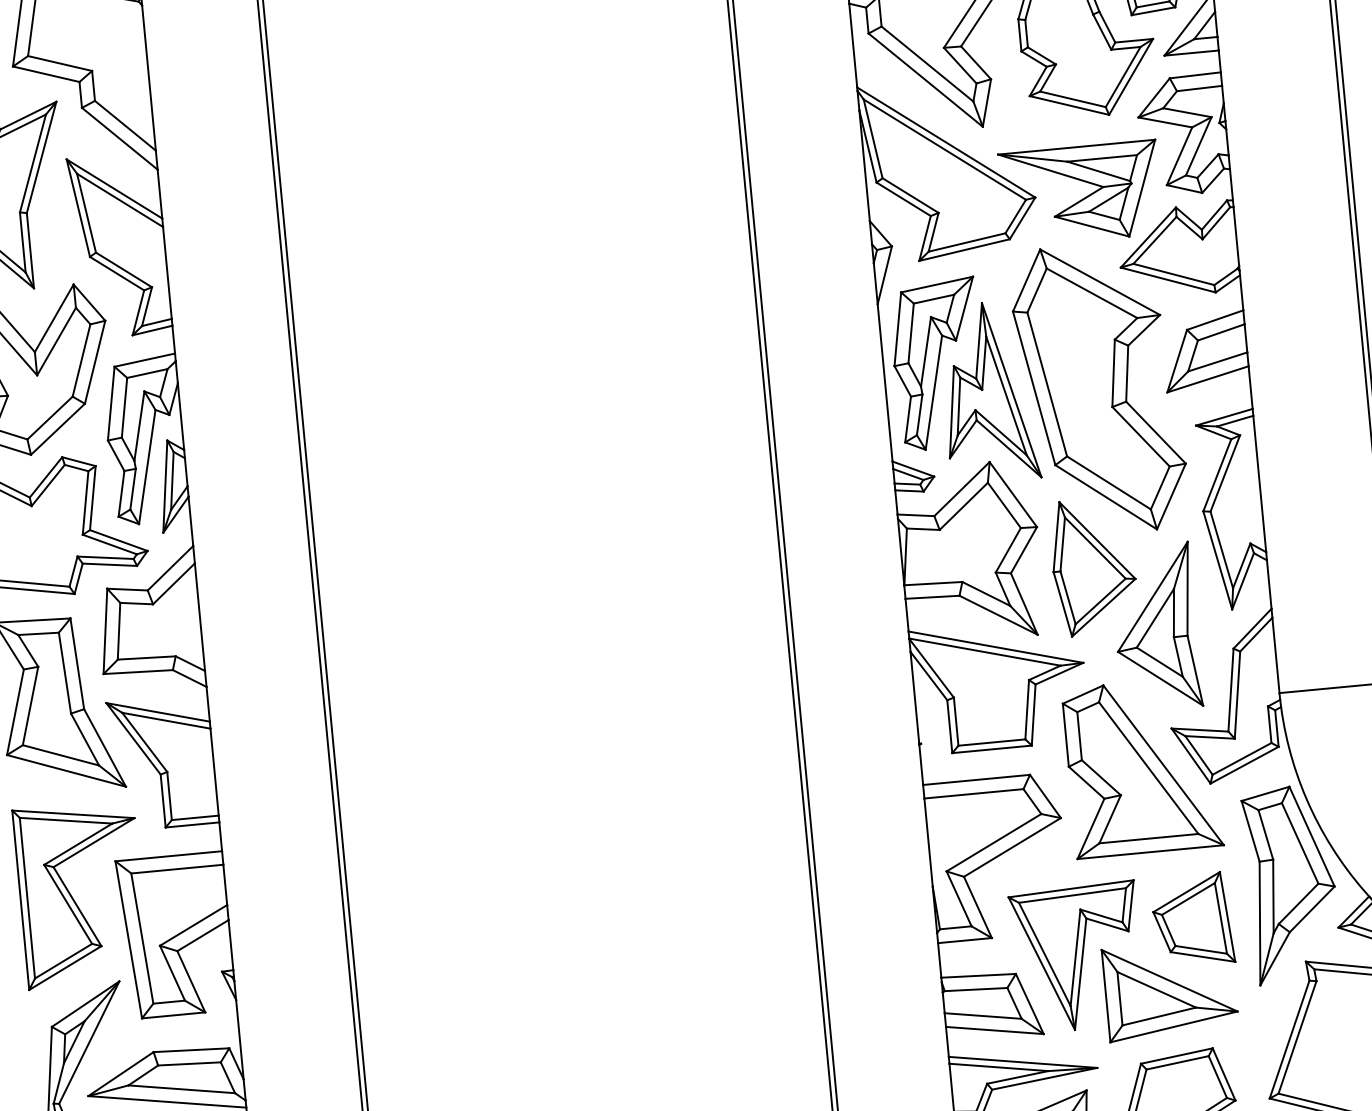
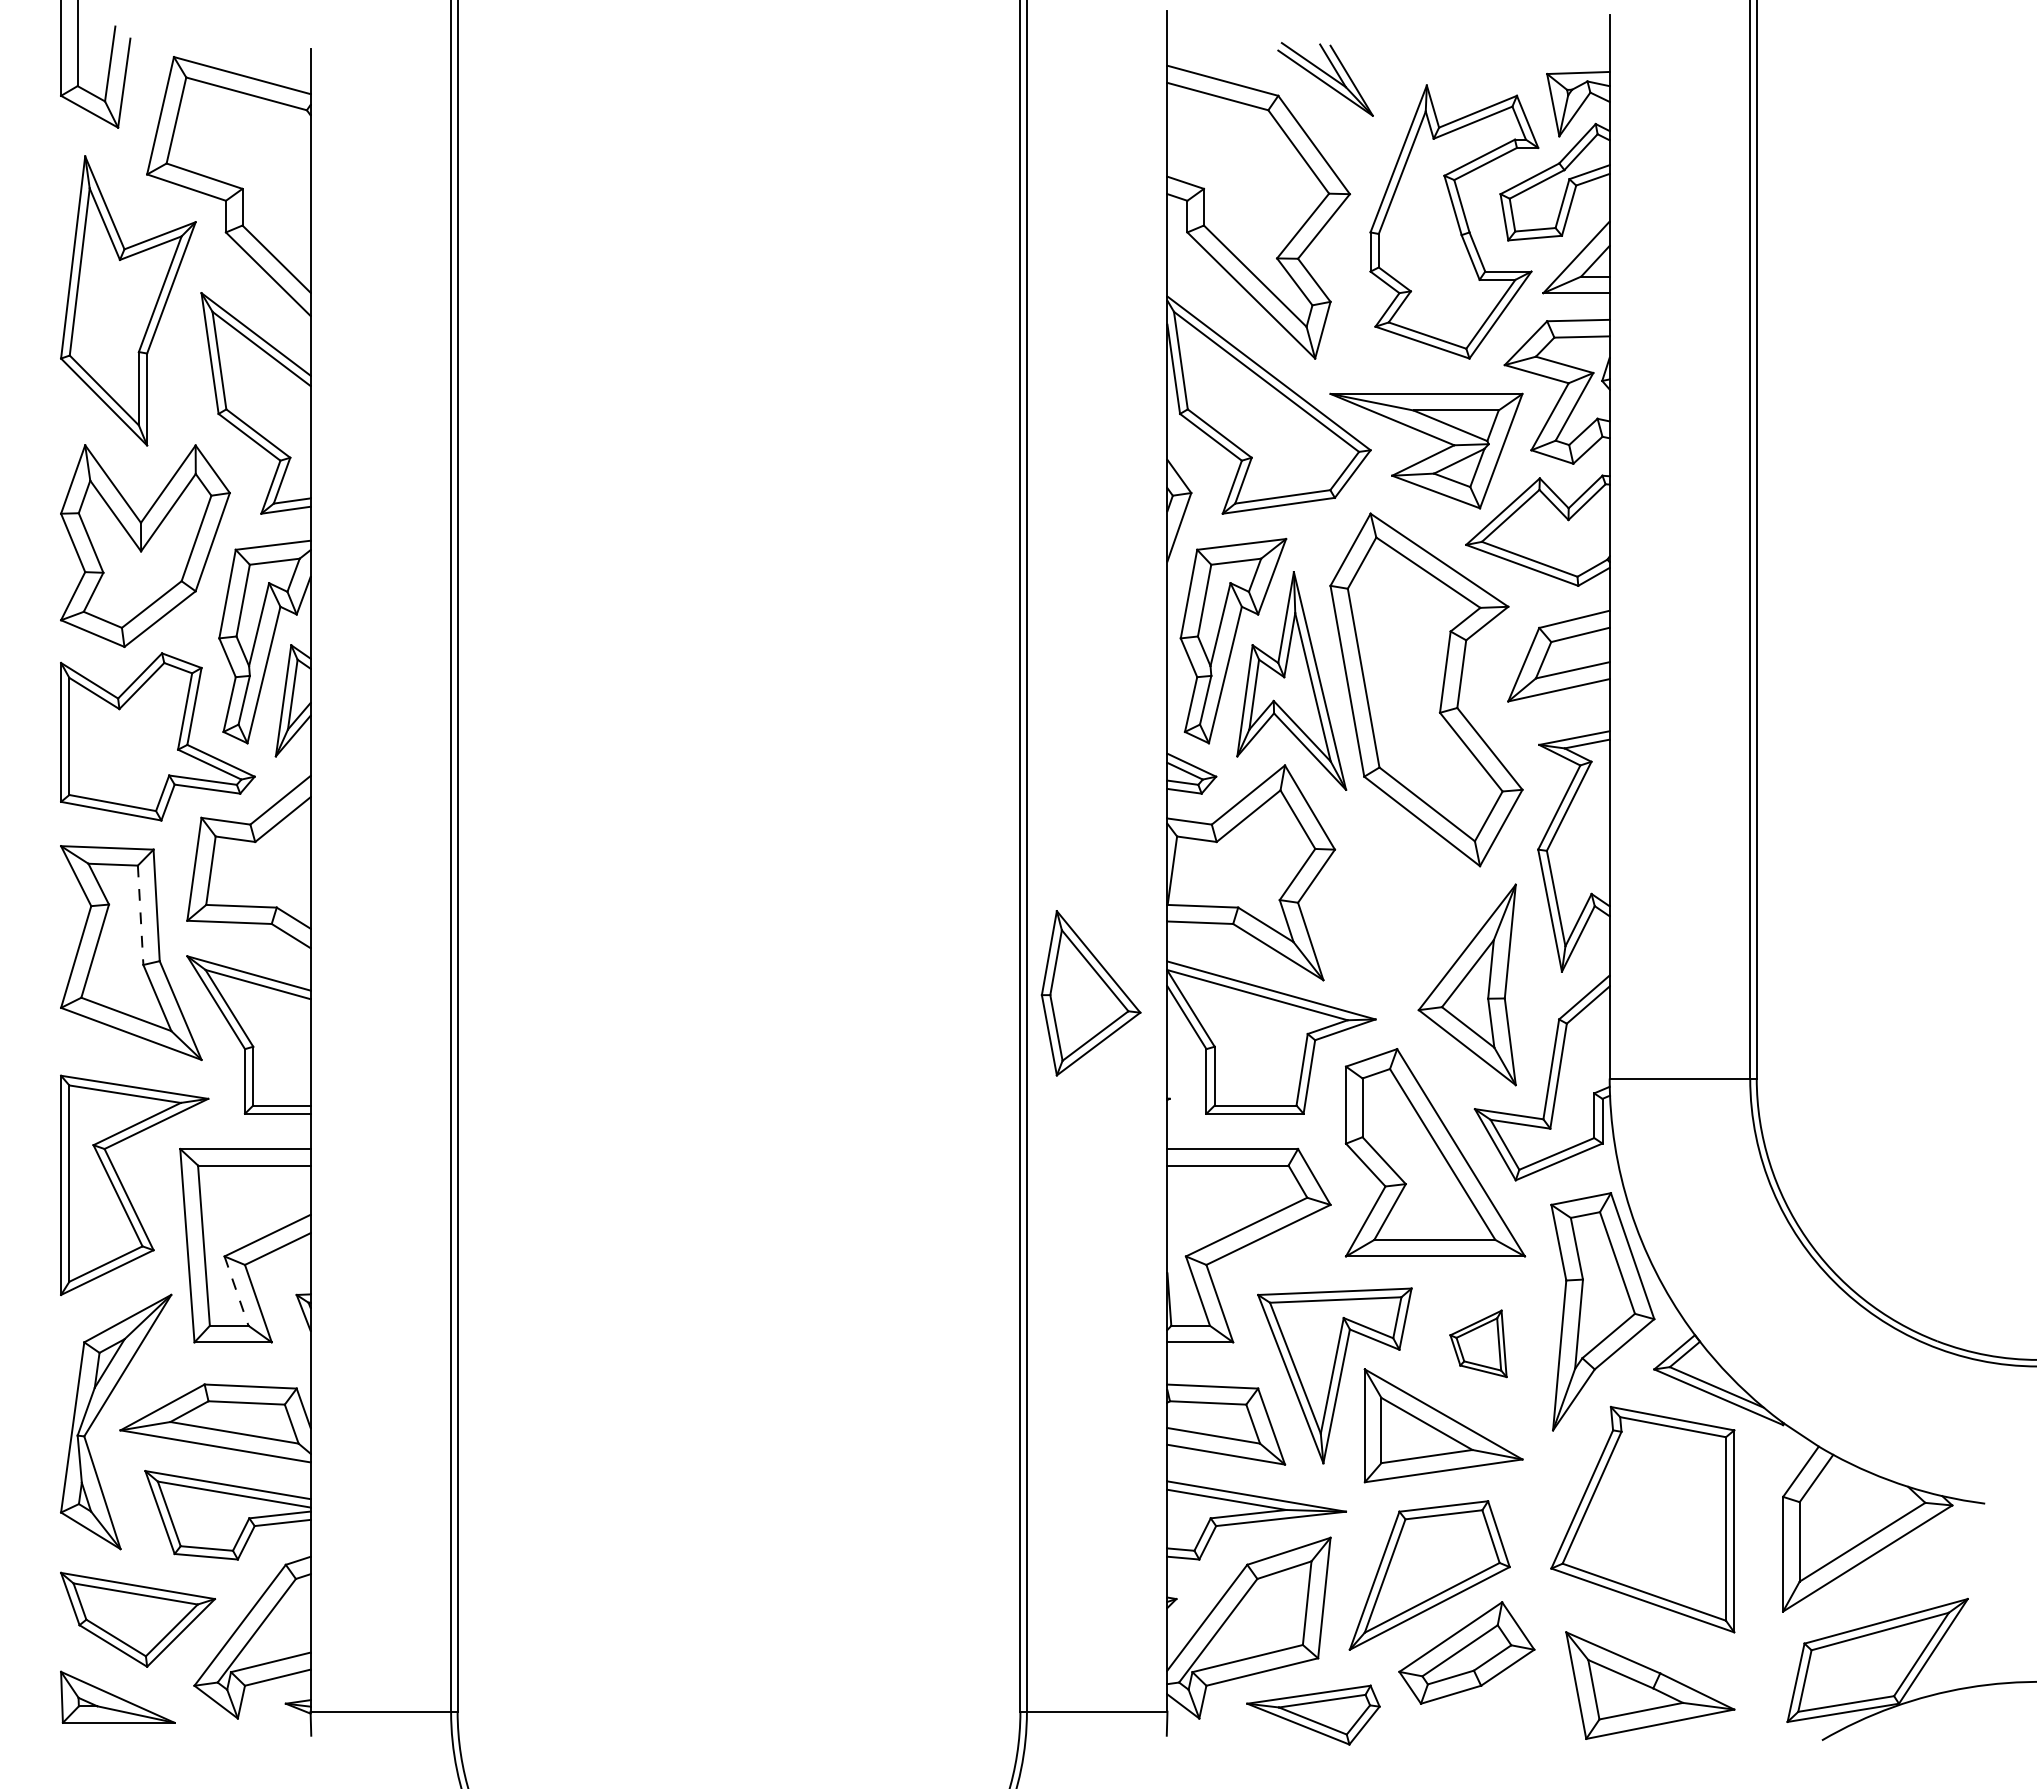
part: (1093, 567) -> (1090, 993), moved
line: (64, 673) -> (140, 915), solid -> dashed
part: (1192, 920) -> (1478, 1343), size x0.6
line: (172, 973) -> (236, 1291), solid -> dashed

